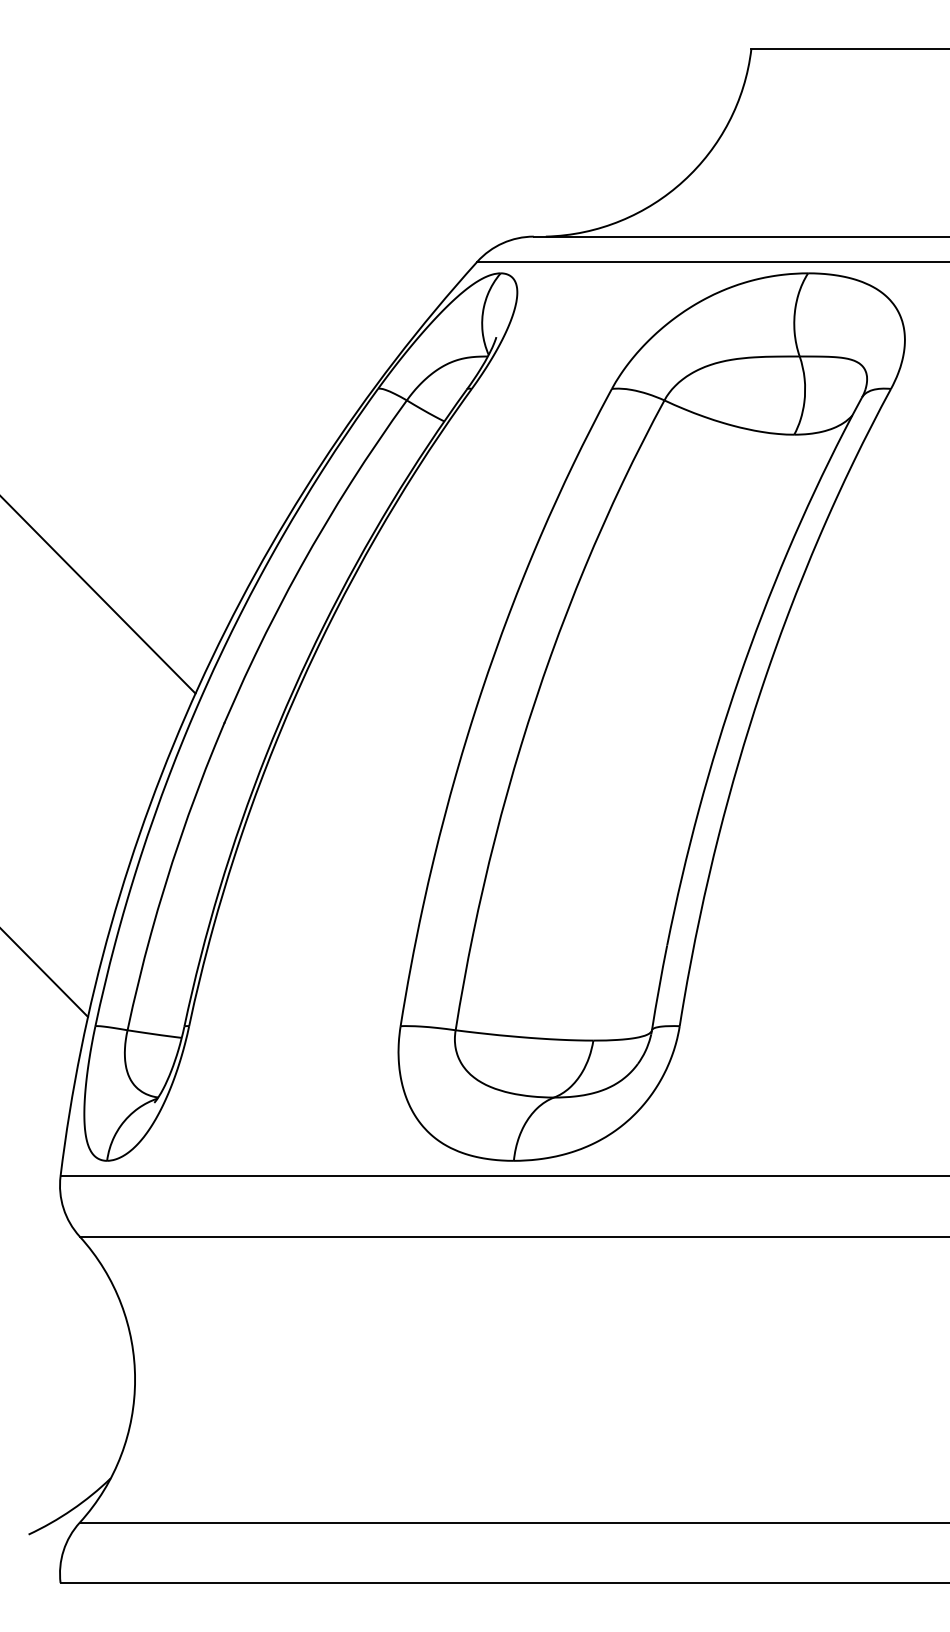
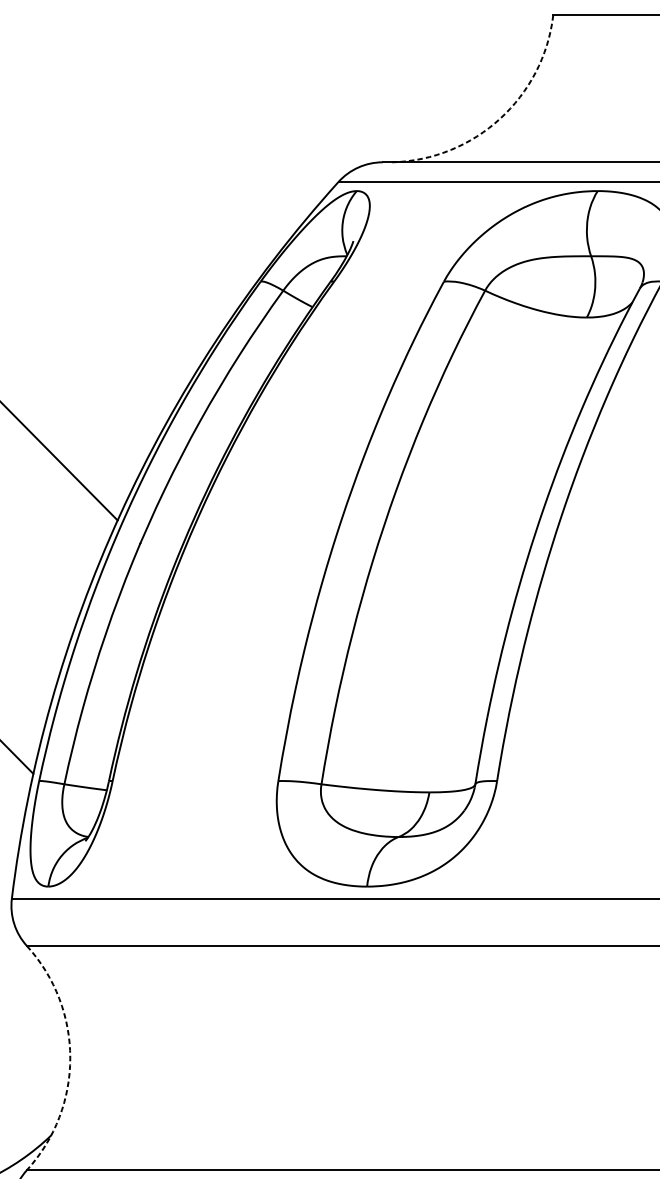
arc: (683, 181) -> (500, 119), solid -> dashed
arc: (135, 1379) -> (70, 1057), solid -> dashed

